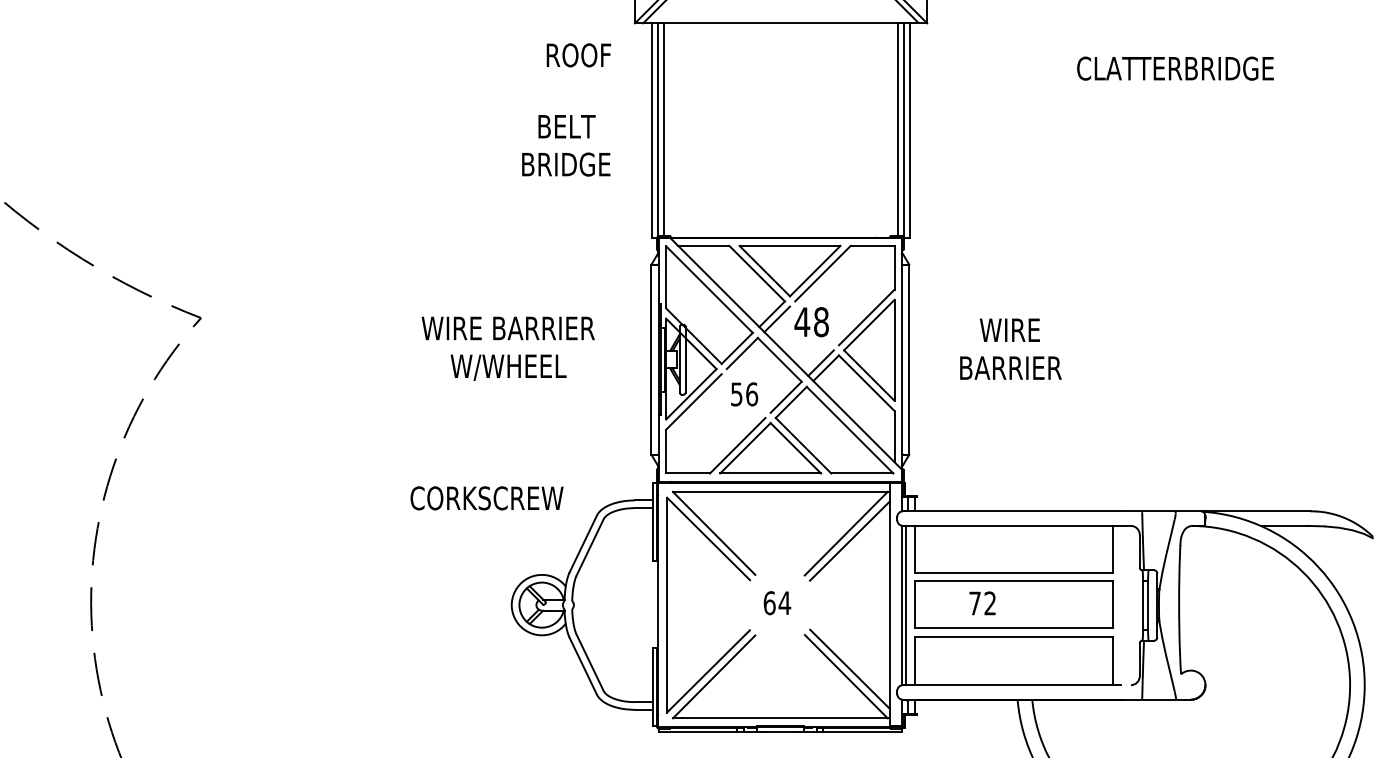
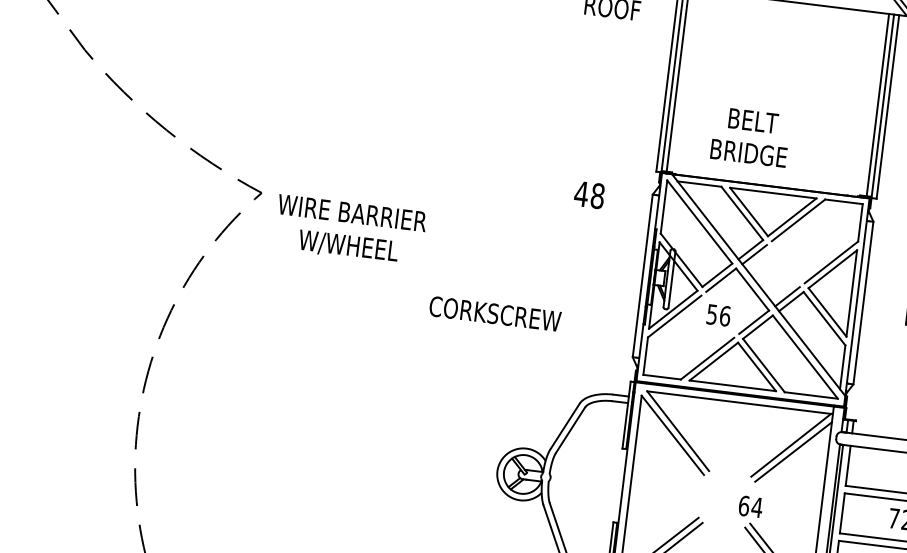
text: (566, 145) -> (751, 137), moved
text: (811, 322) -> (589, 195), moved
text: (507, 348) -> (349, 230), moved
text: (486, 498) -> (494, 314), moved
text: (777, 603) -> (750, 507), moved

